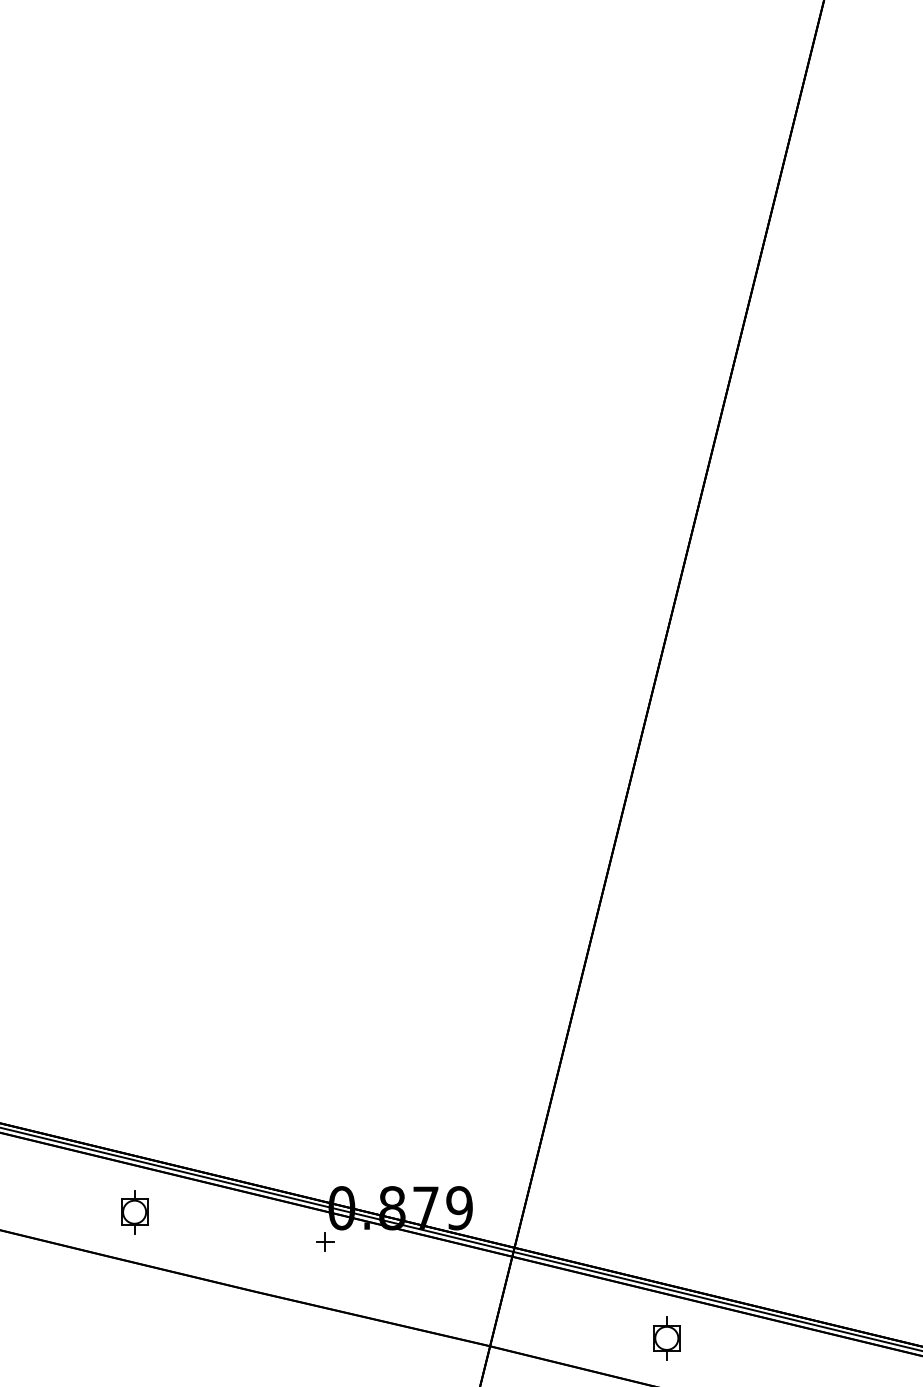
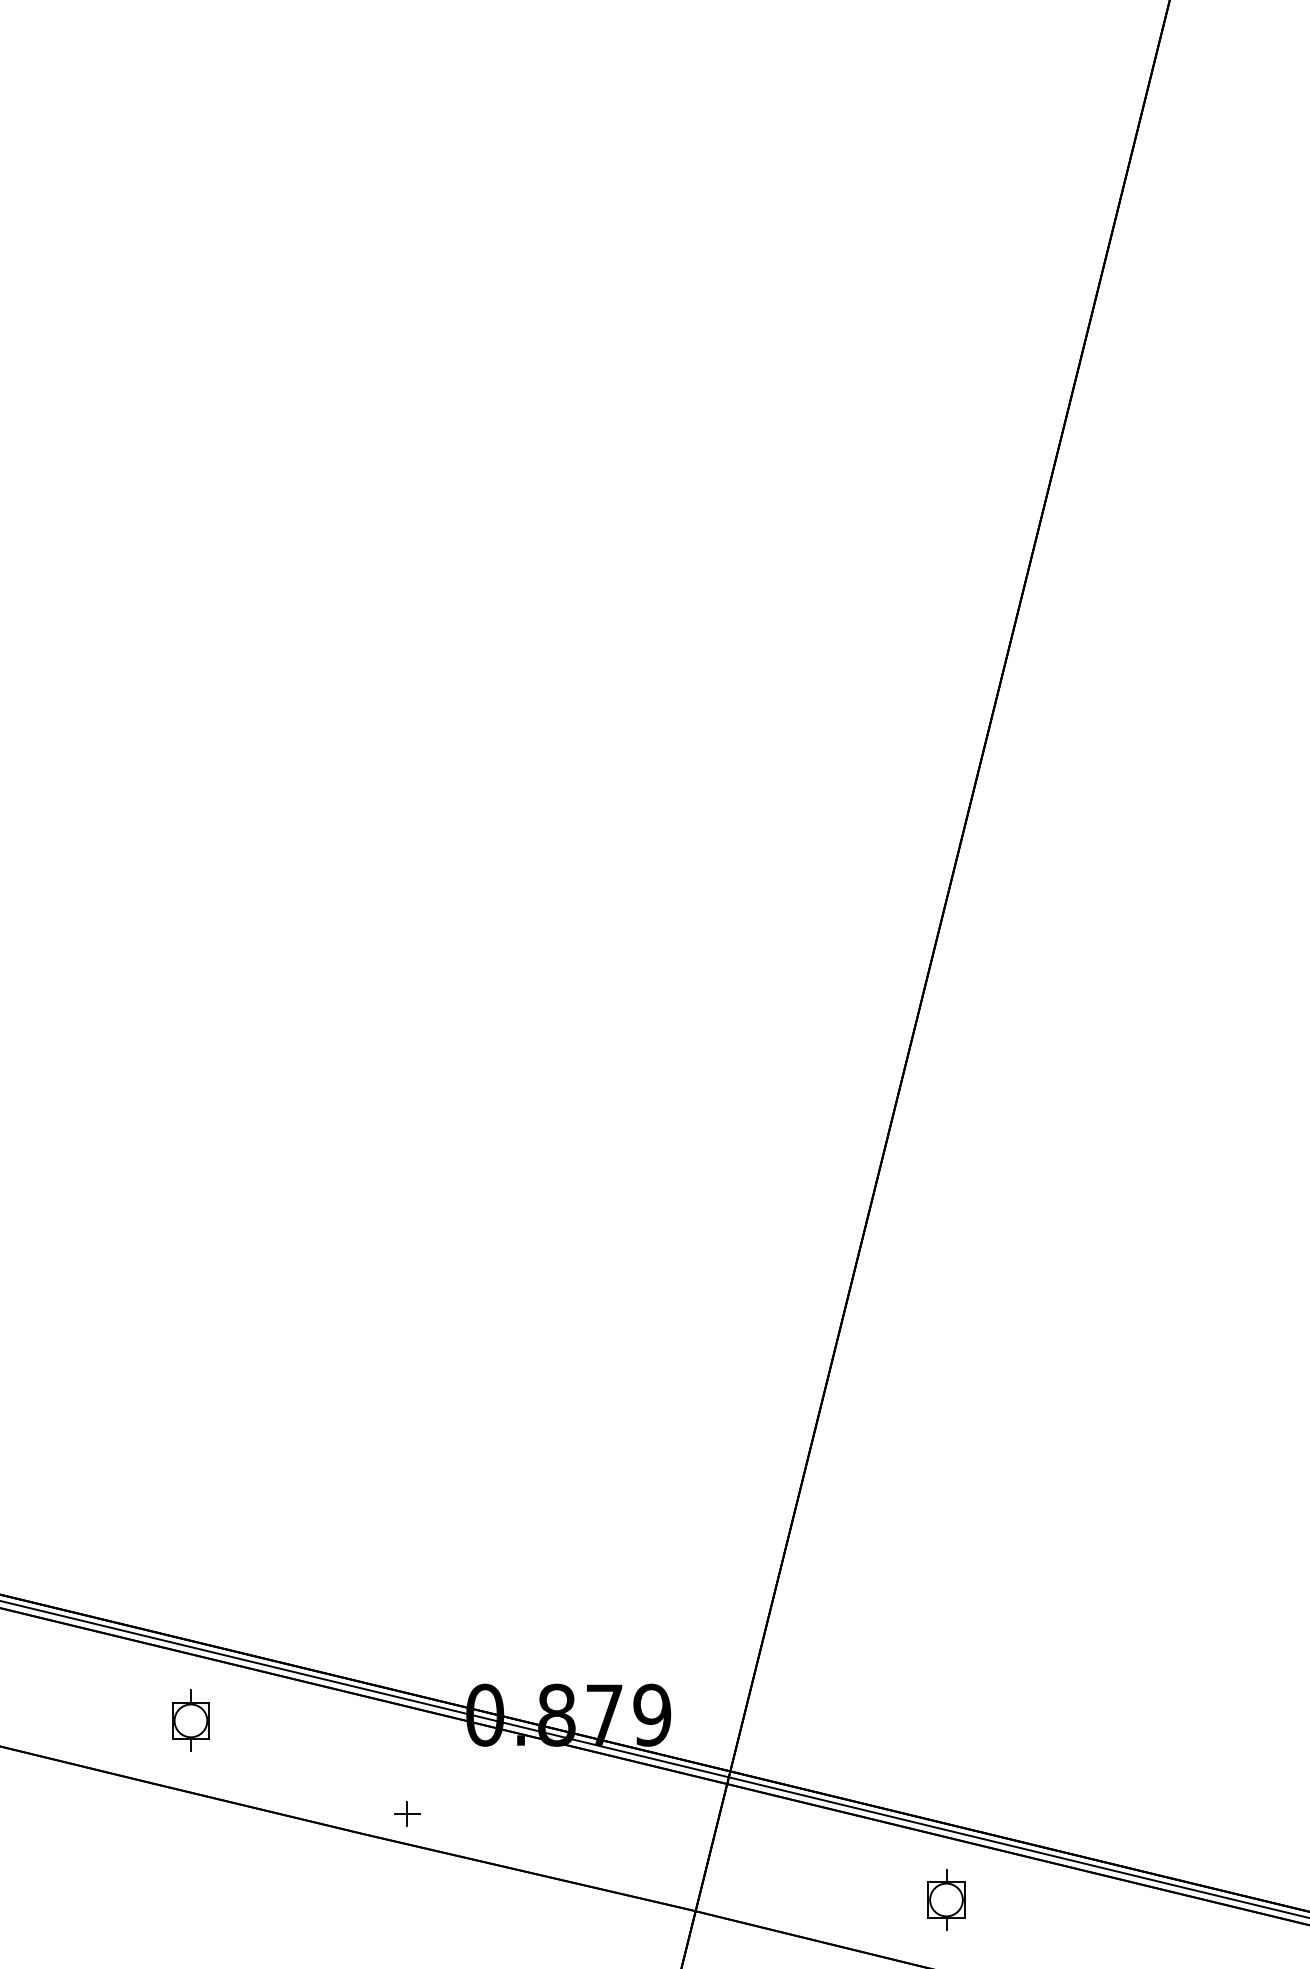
part: (325, 1241) -> (407, 1813), moved

